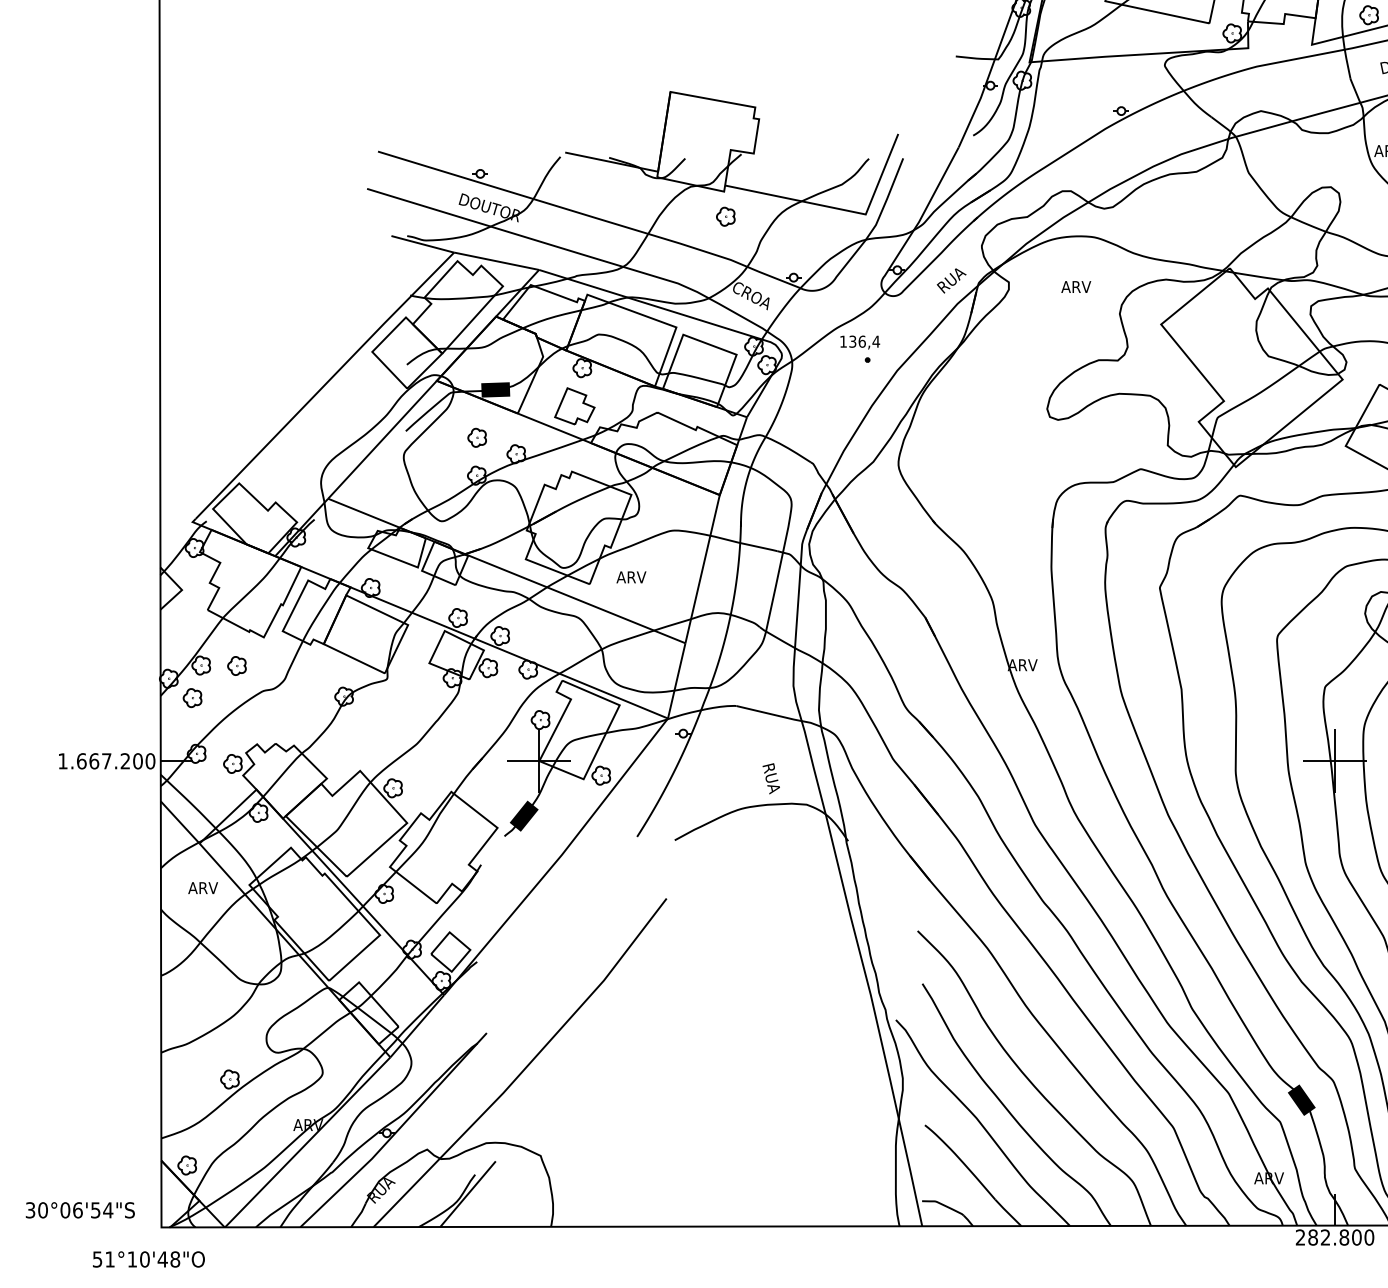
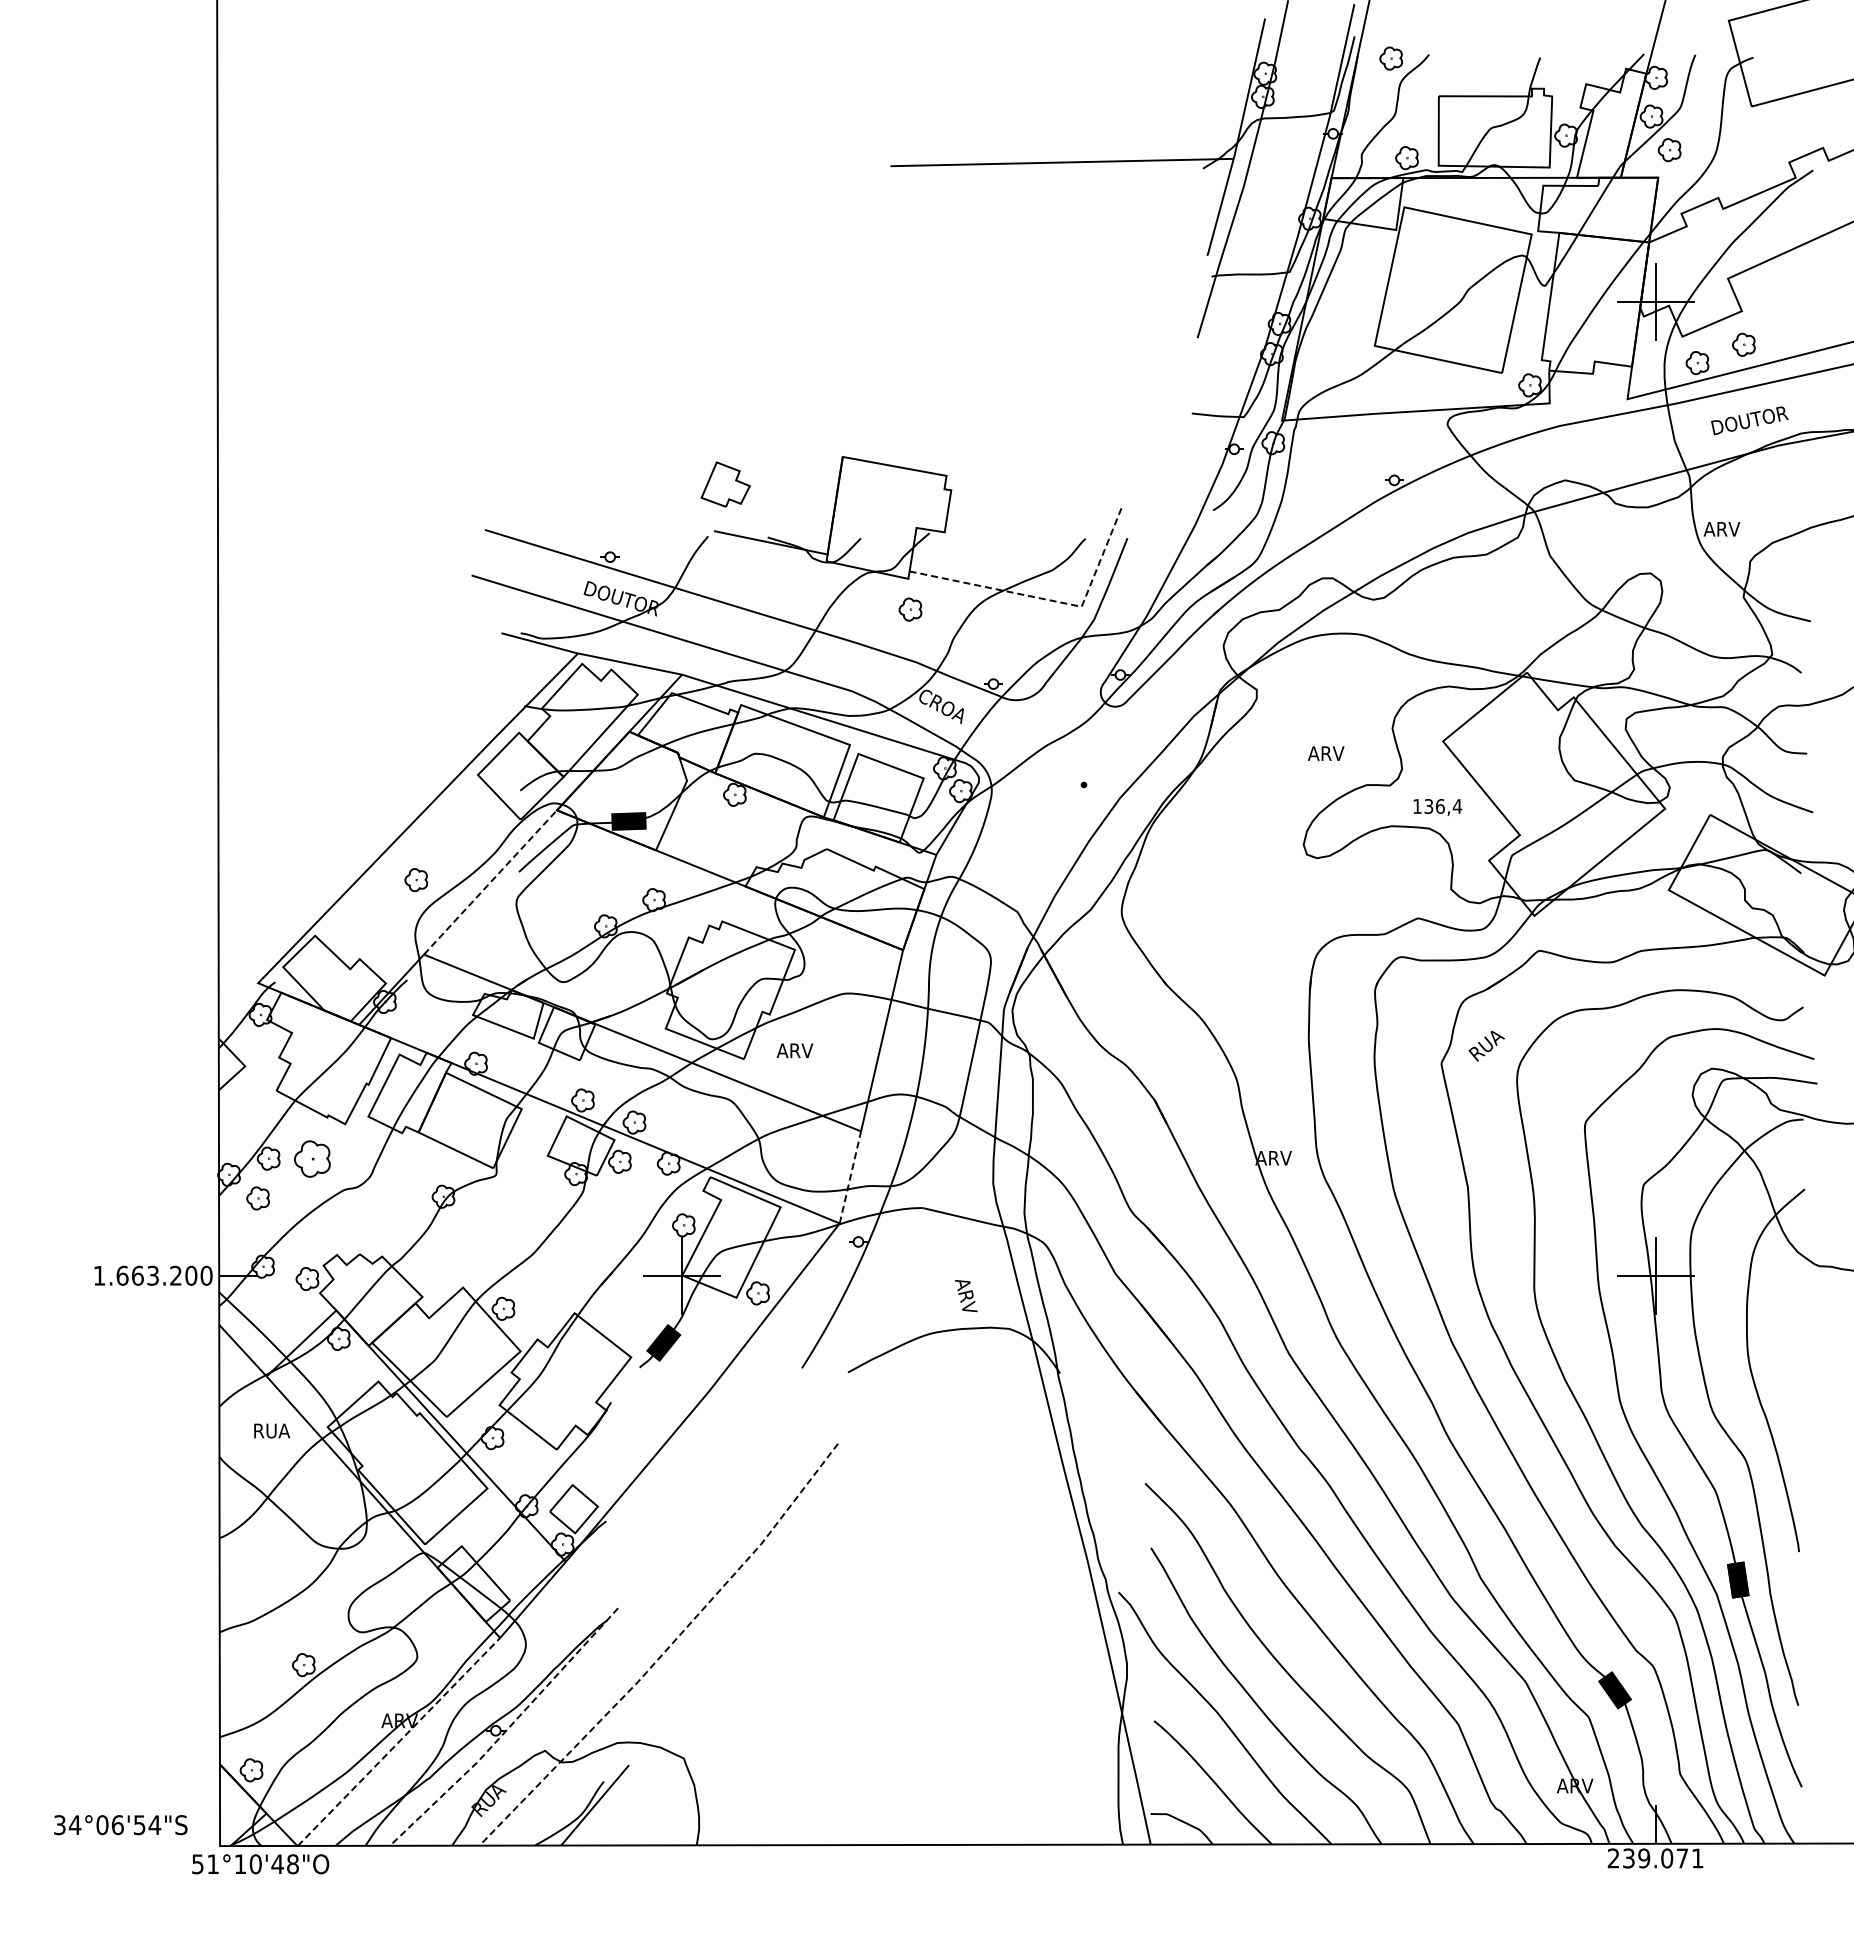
line: (838, 209) -> (1048, 600), solid -> dashed
text: (951, 280) -> (1486, 1045), moved
text: (1076, 286) -> (1326, 753), moved
text: (859, 342) -> (1437, 807), moved
part: (574, 406) -> (725, 484), moved
part: (477, 438) -> (416, 880), moved
line: (382, 439) -> (490, 882), solid -> dashed
part: (237, 666) -> (312, 1159), size x1.6
line: (676, 680) -> (850, 1176), solid -> dashed
text: (106, 761) -> (152, 1275), 1.667.200 -> 1.663.200
text: (771, 779) -> (966, 1297), RUA -> ARV
text: (203, 887) -> (271, 1430), ARV -> RUA
line: (525, 1068) -> (665, 1651), solid -> dashed
line: (395, 1132) -> (506, 1730), solid -> dashed
line: (308, 1141) -> (399, 1741), solid -> dashed
text: (42, 1210) -> (74, 1825), 30°06'54"S -> 34°06'54"S
text: (1341, 1237) -> (1663, 1858), 282.800 -> 239.071
text: (148, 1259) -> (260, 1864), moved

